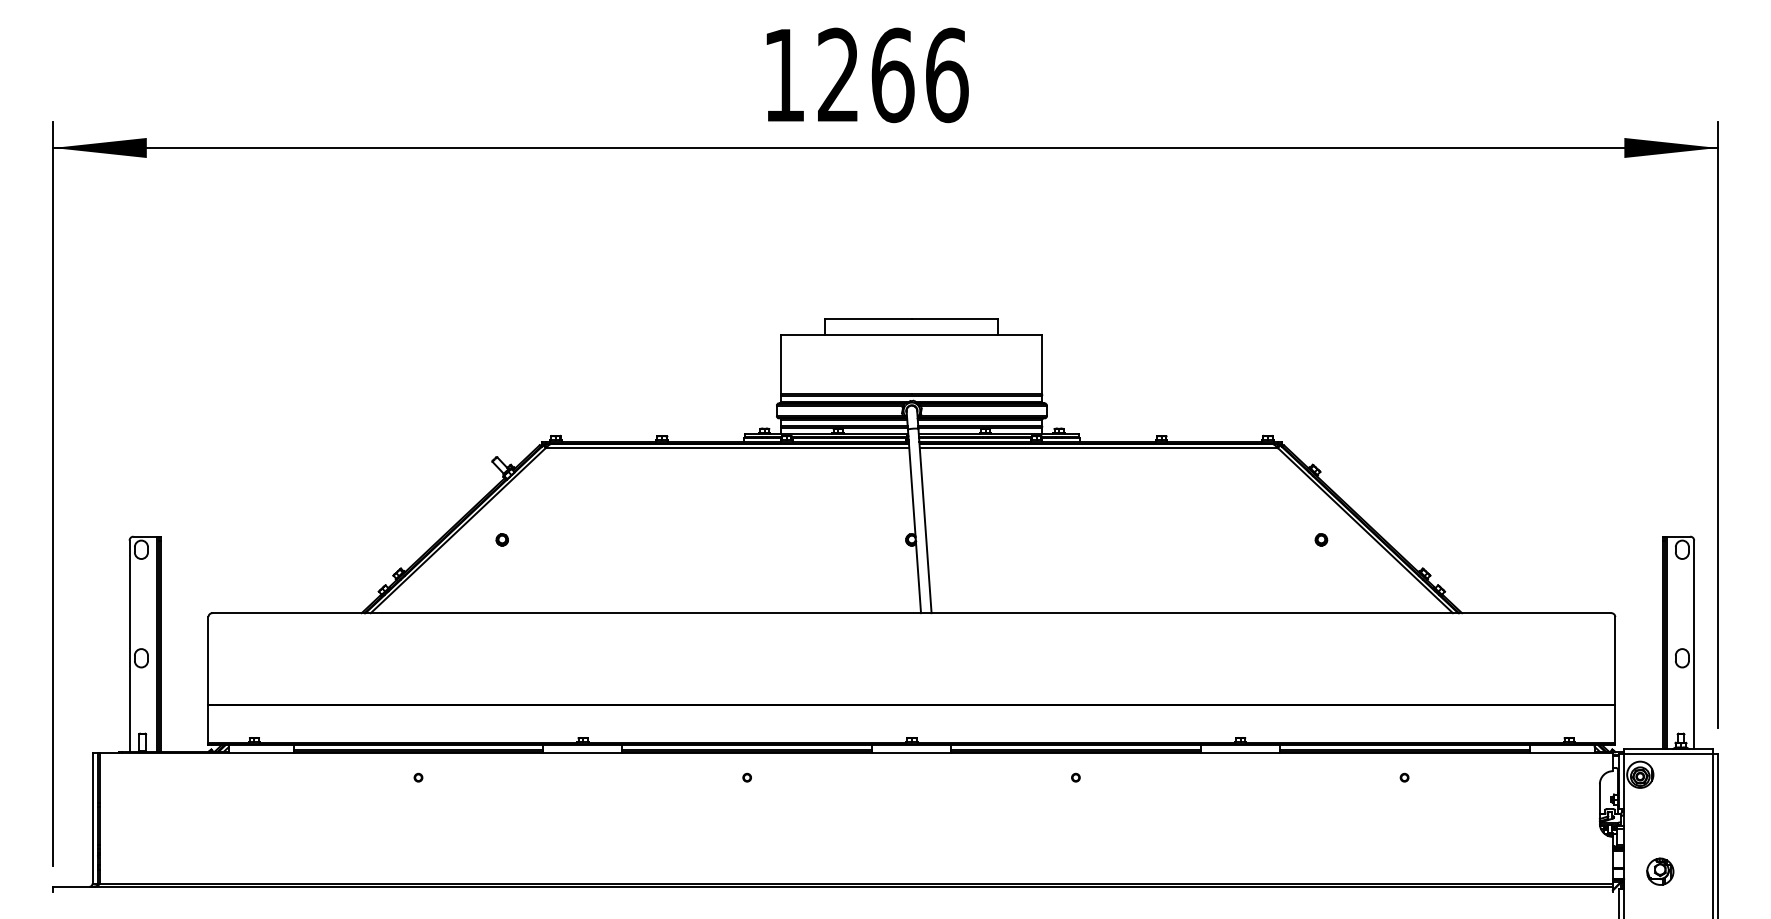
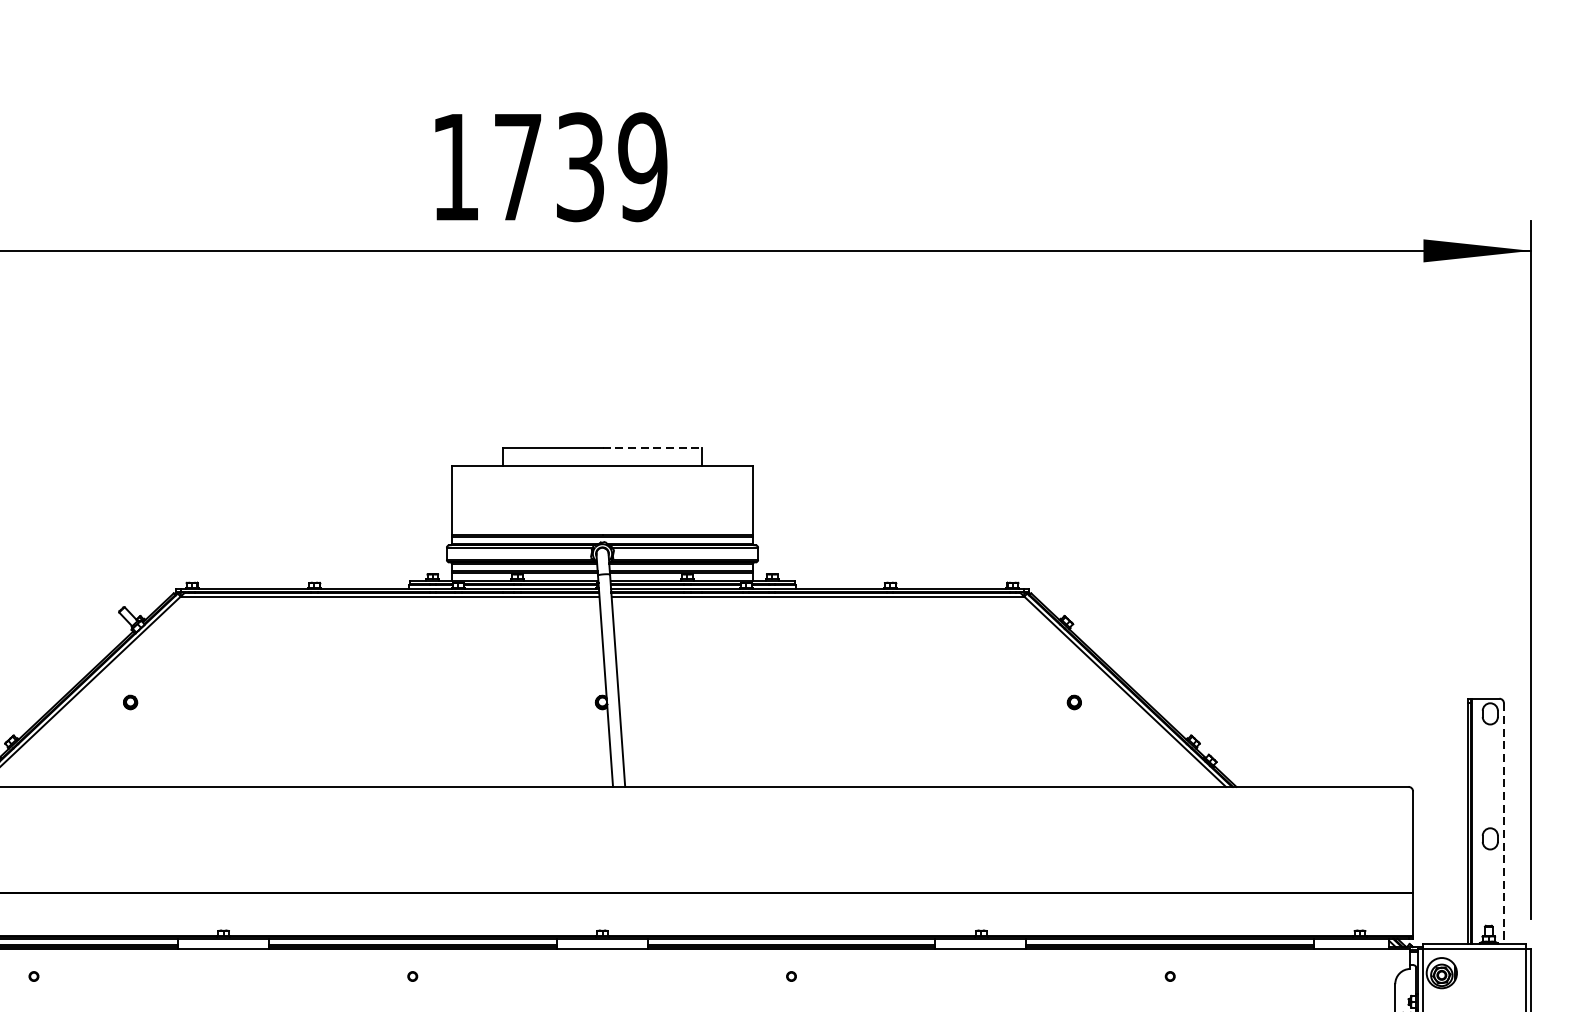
text: (893, 75) -> (581, 167), 1266 -> 1739
line: (955, 318) -> (652, 447), solid -> dashed
line: (1694, 645) -> (1504, 824), solid -> dashed

